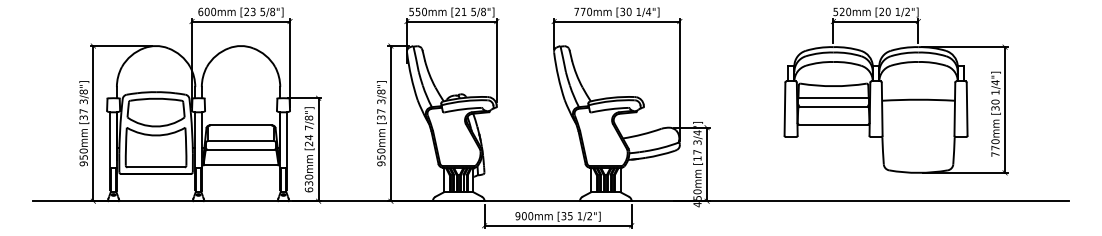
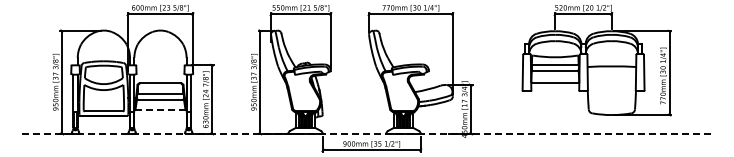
line: (241, 166) -> (160, 110), solid -> dashed
line: (550, 200) -> (366, 133), solid -> dashed

